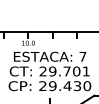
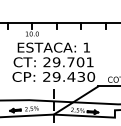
text: (82, 56) -> (86, 47), 7 -> 1

